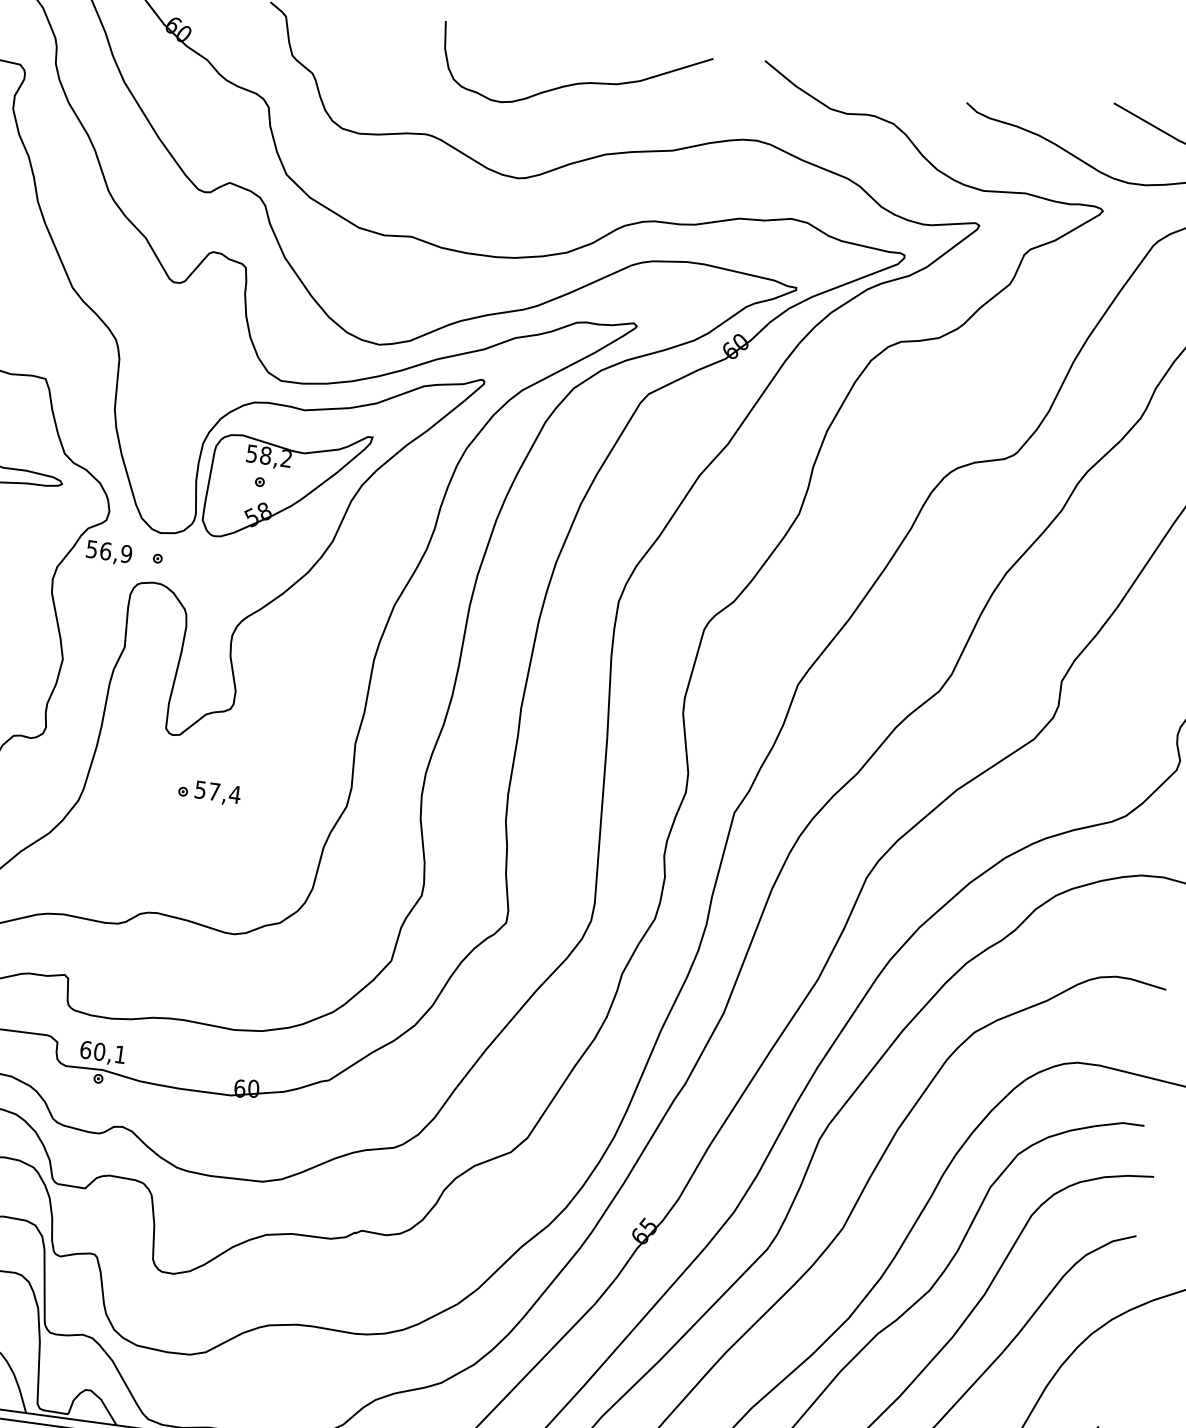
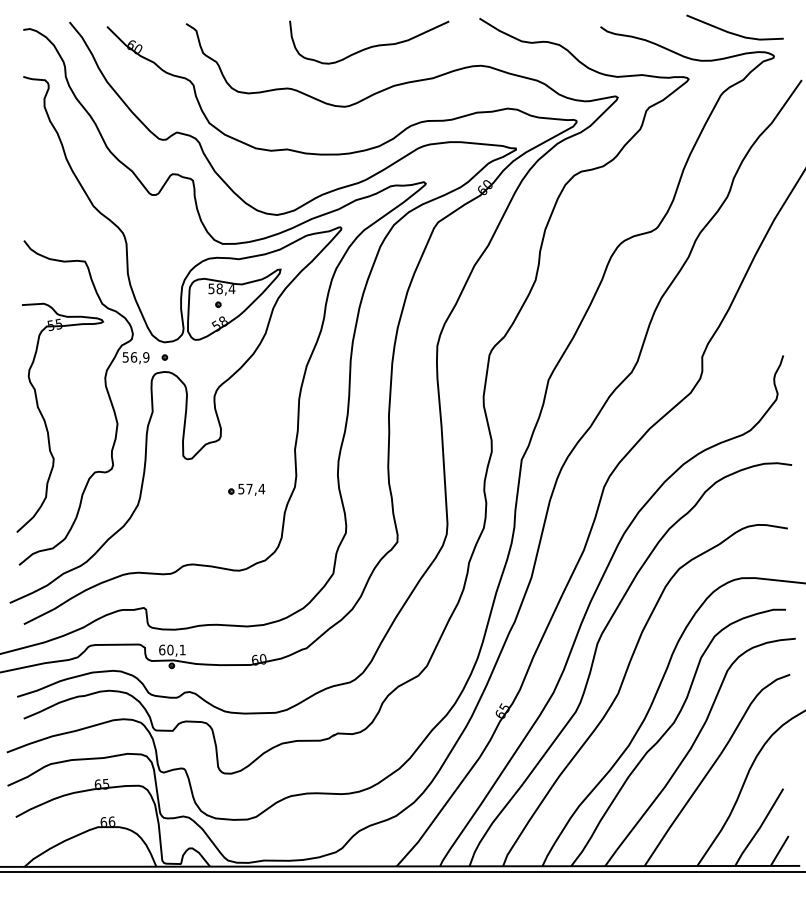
text: (285, 459) -> (231, 289), 58,2 -> 58,4
part: (209, 791) -> (246, 489), moved

